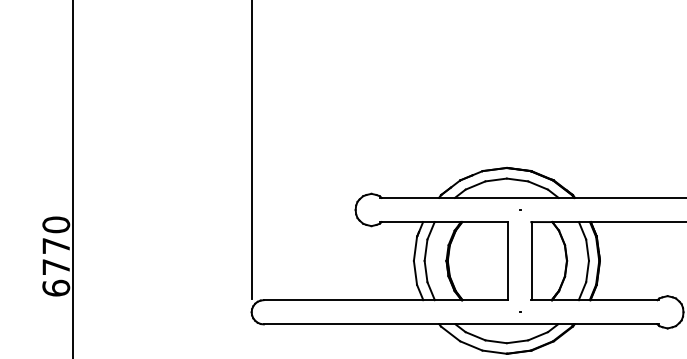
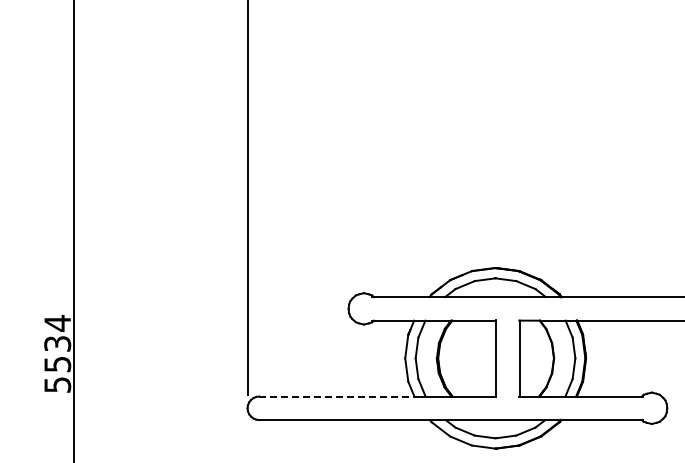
text: (56, 255) -> (57, 353), 6770 -> 5534
line: (343, 300) -> (336, 396), solid -> dashed

